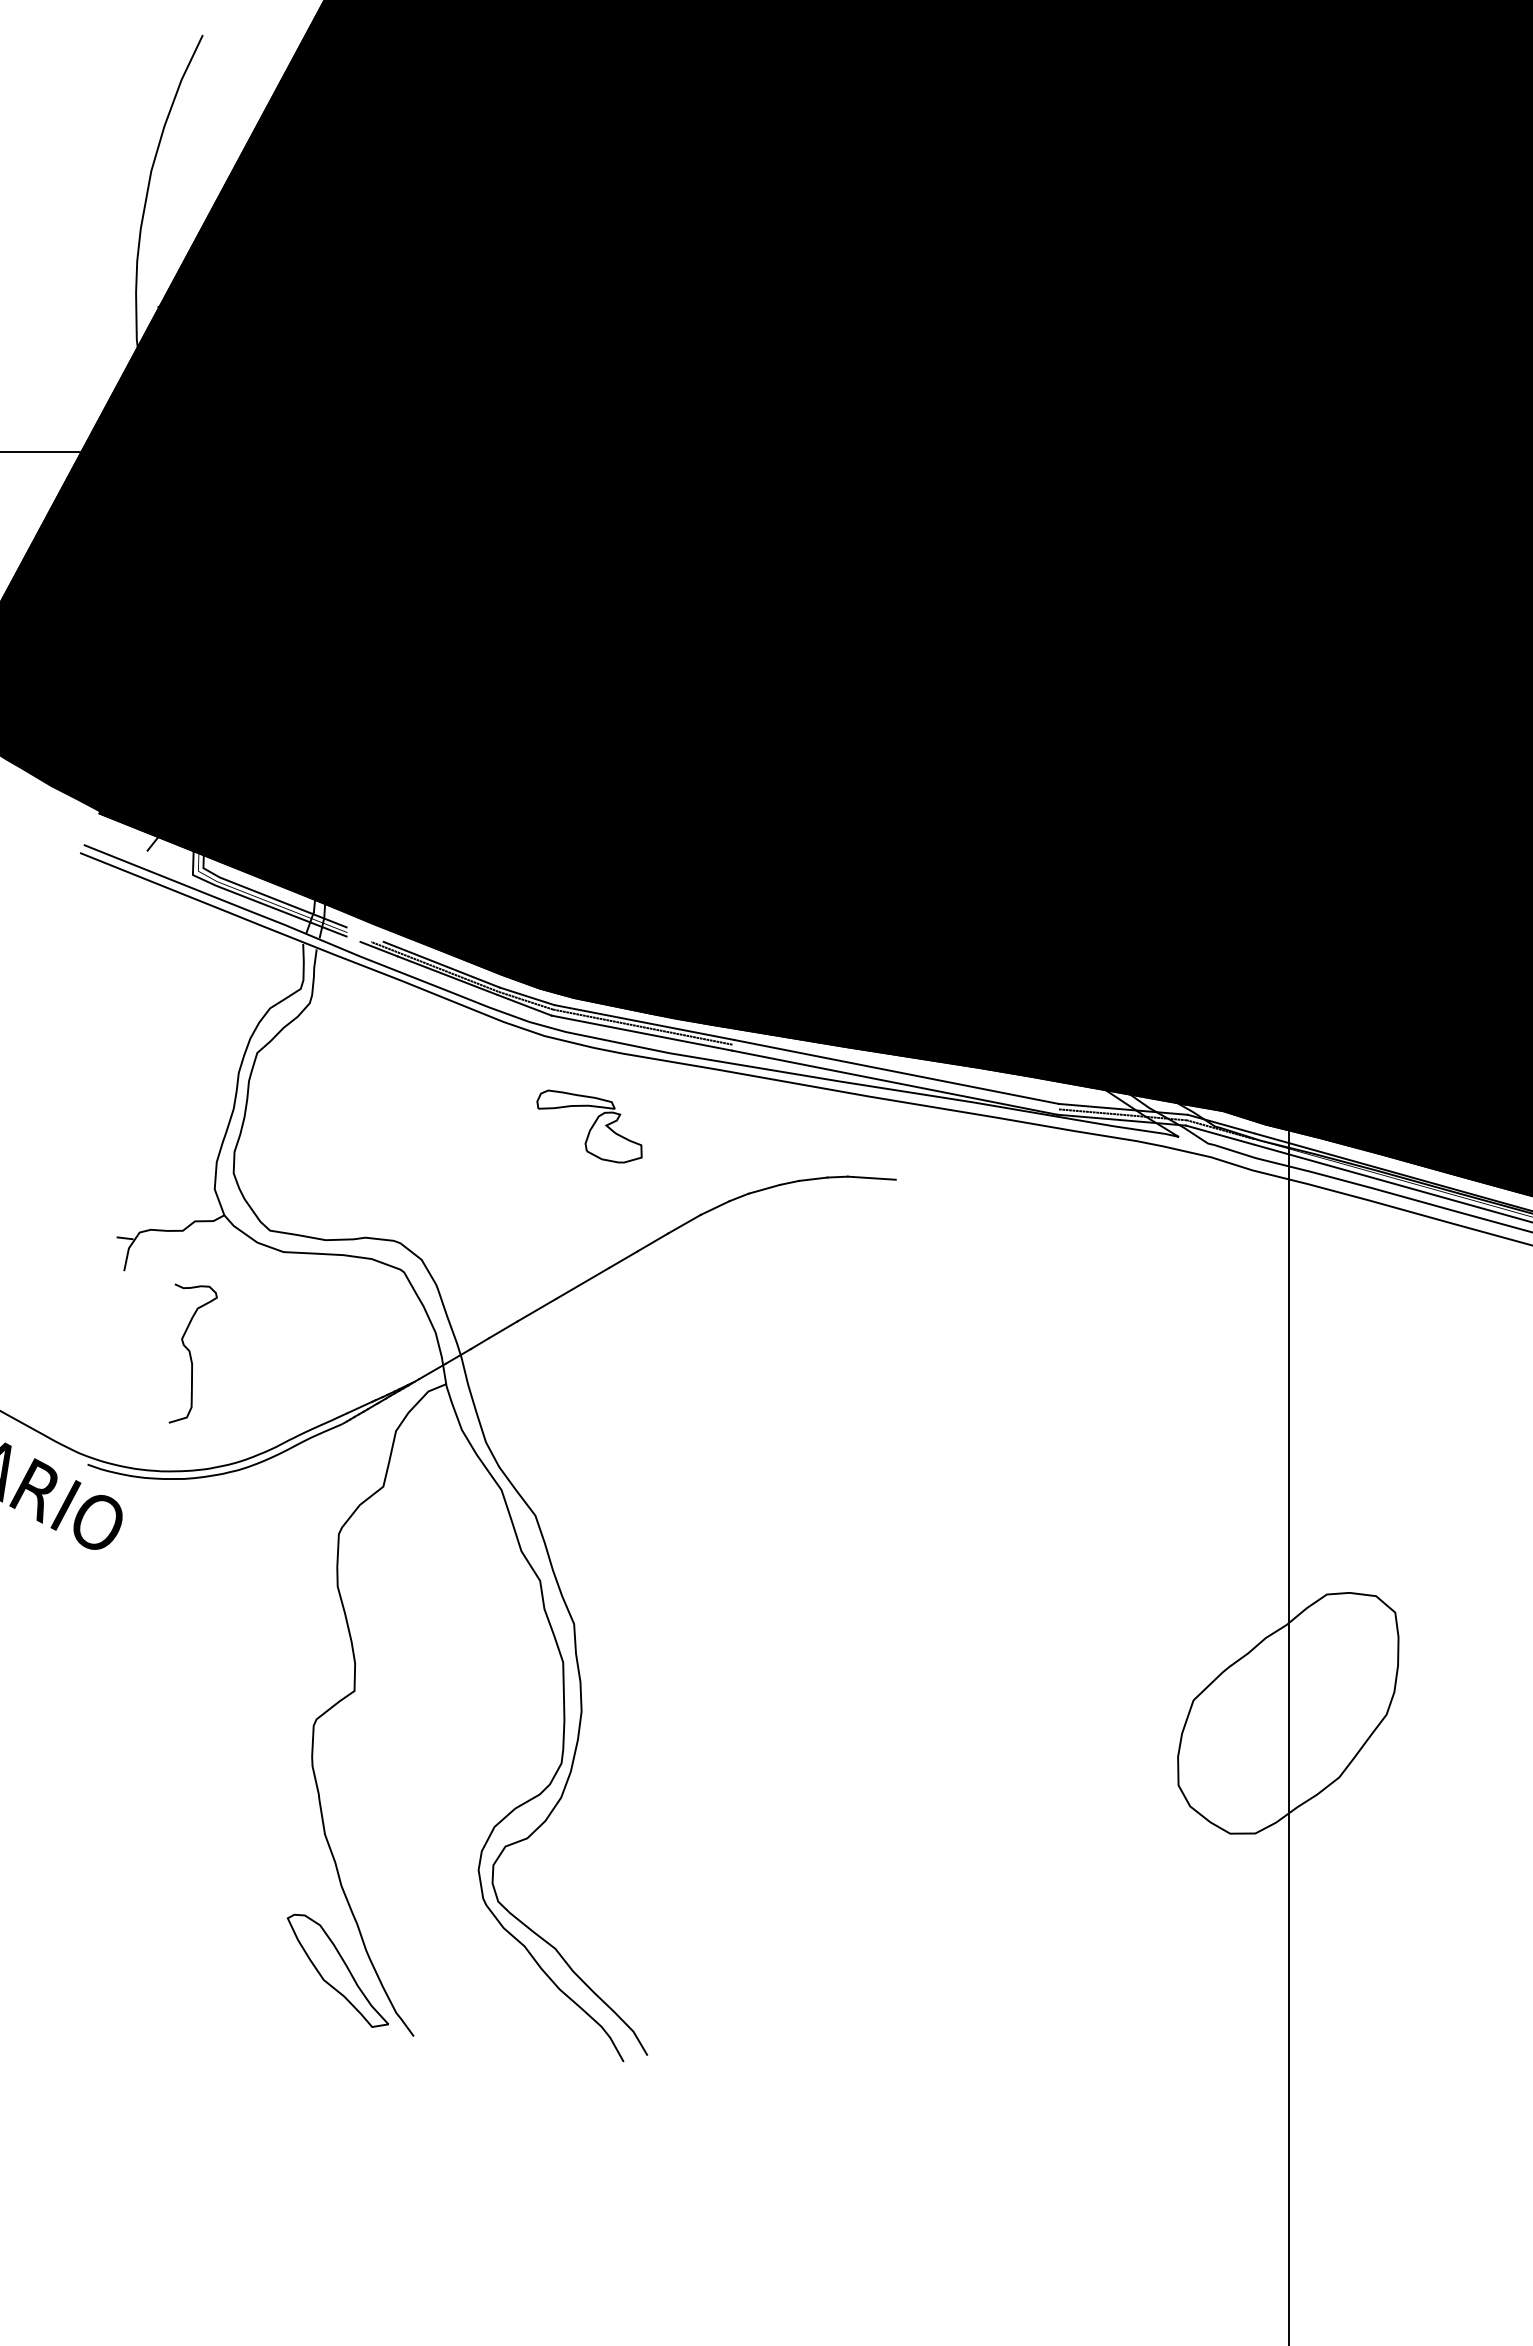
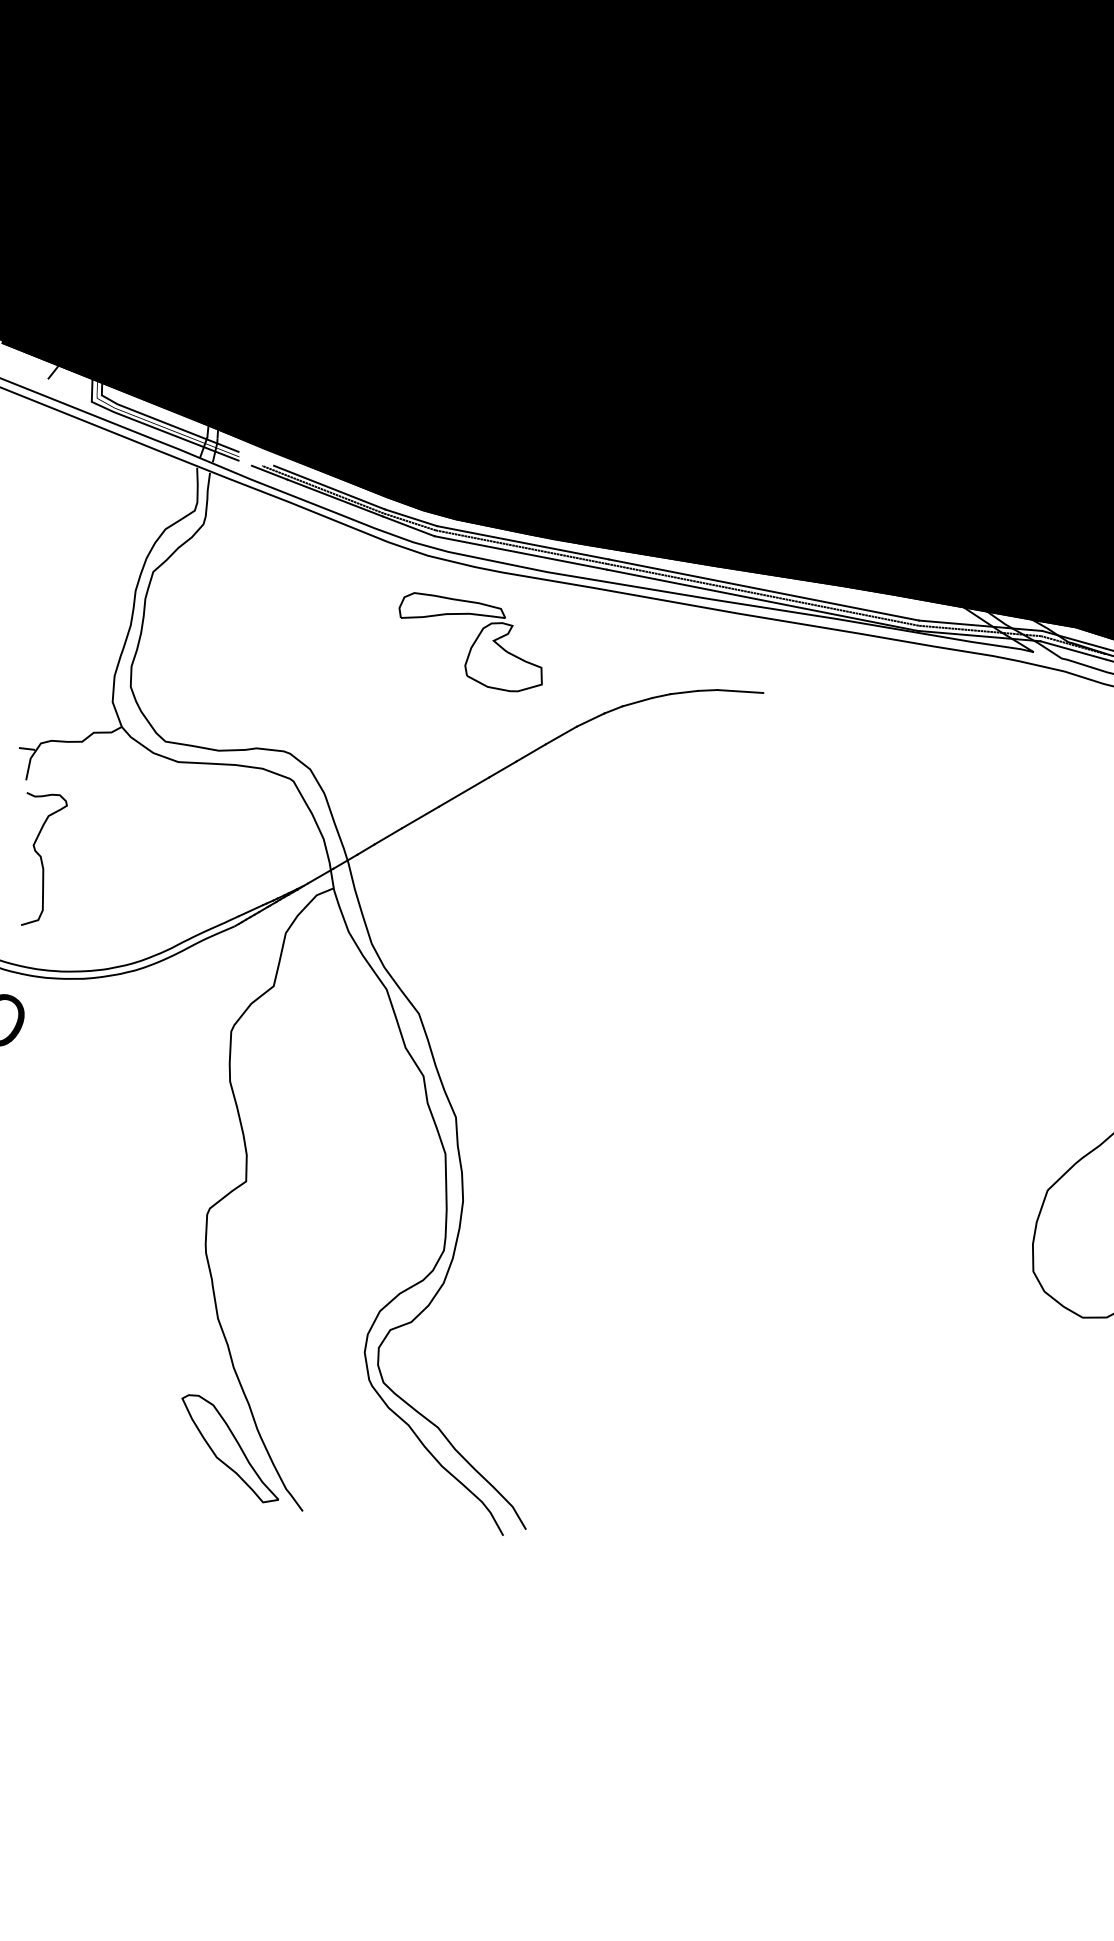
line: (895, 1076) -> (762, 594), added
part: (589, 1126) -> (470, 642), size x1.43
curve: (191, 1354) -> (42, 859), moved

